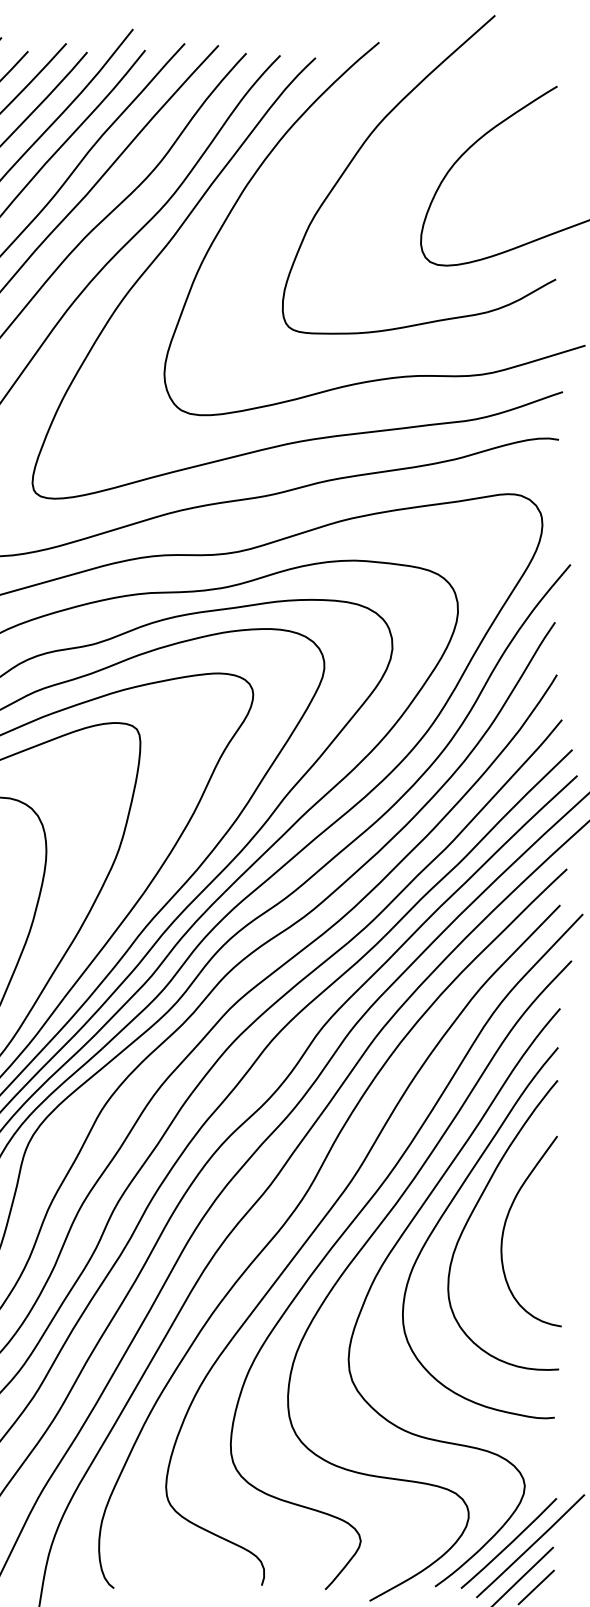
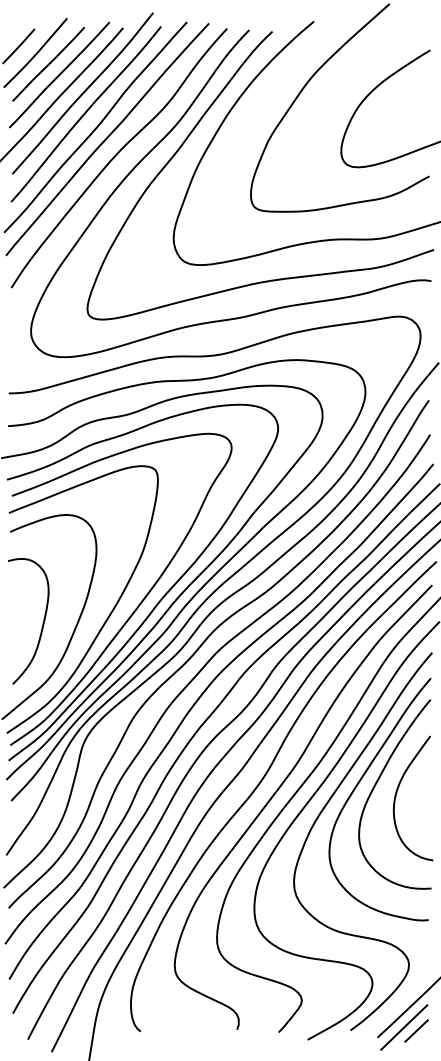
line: (508, 1543) -> (398, 1002), removed

